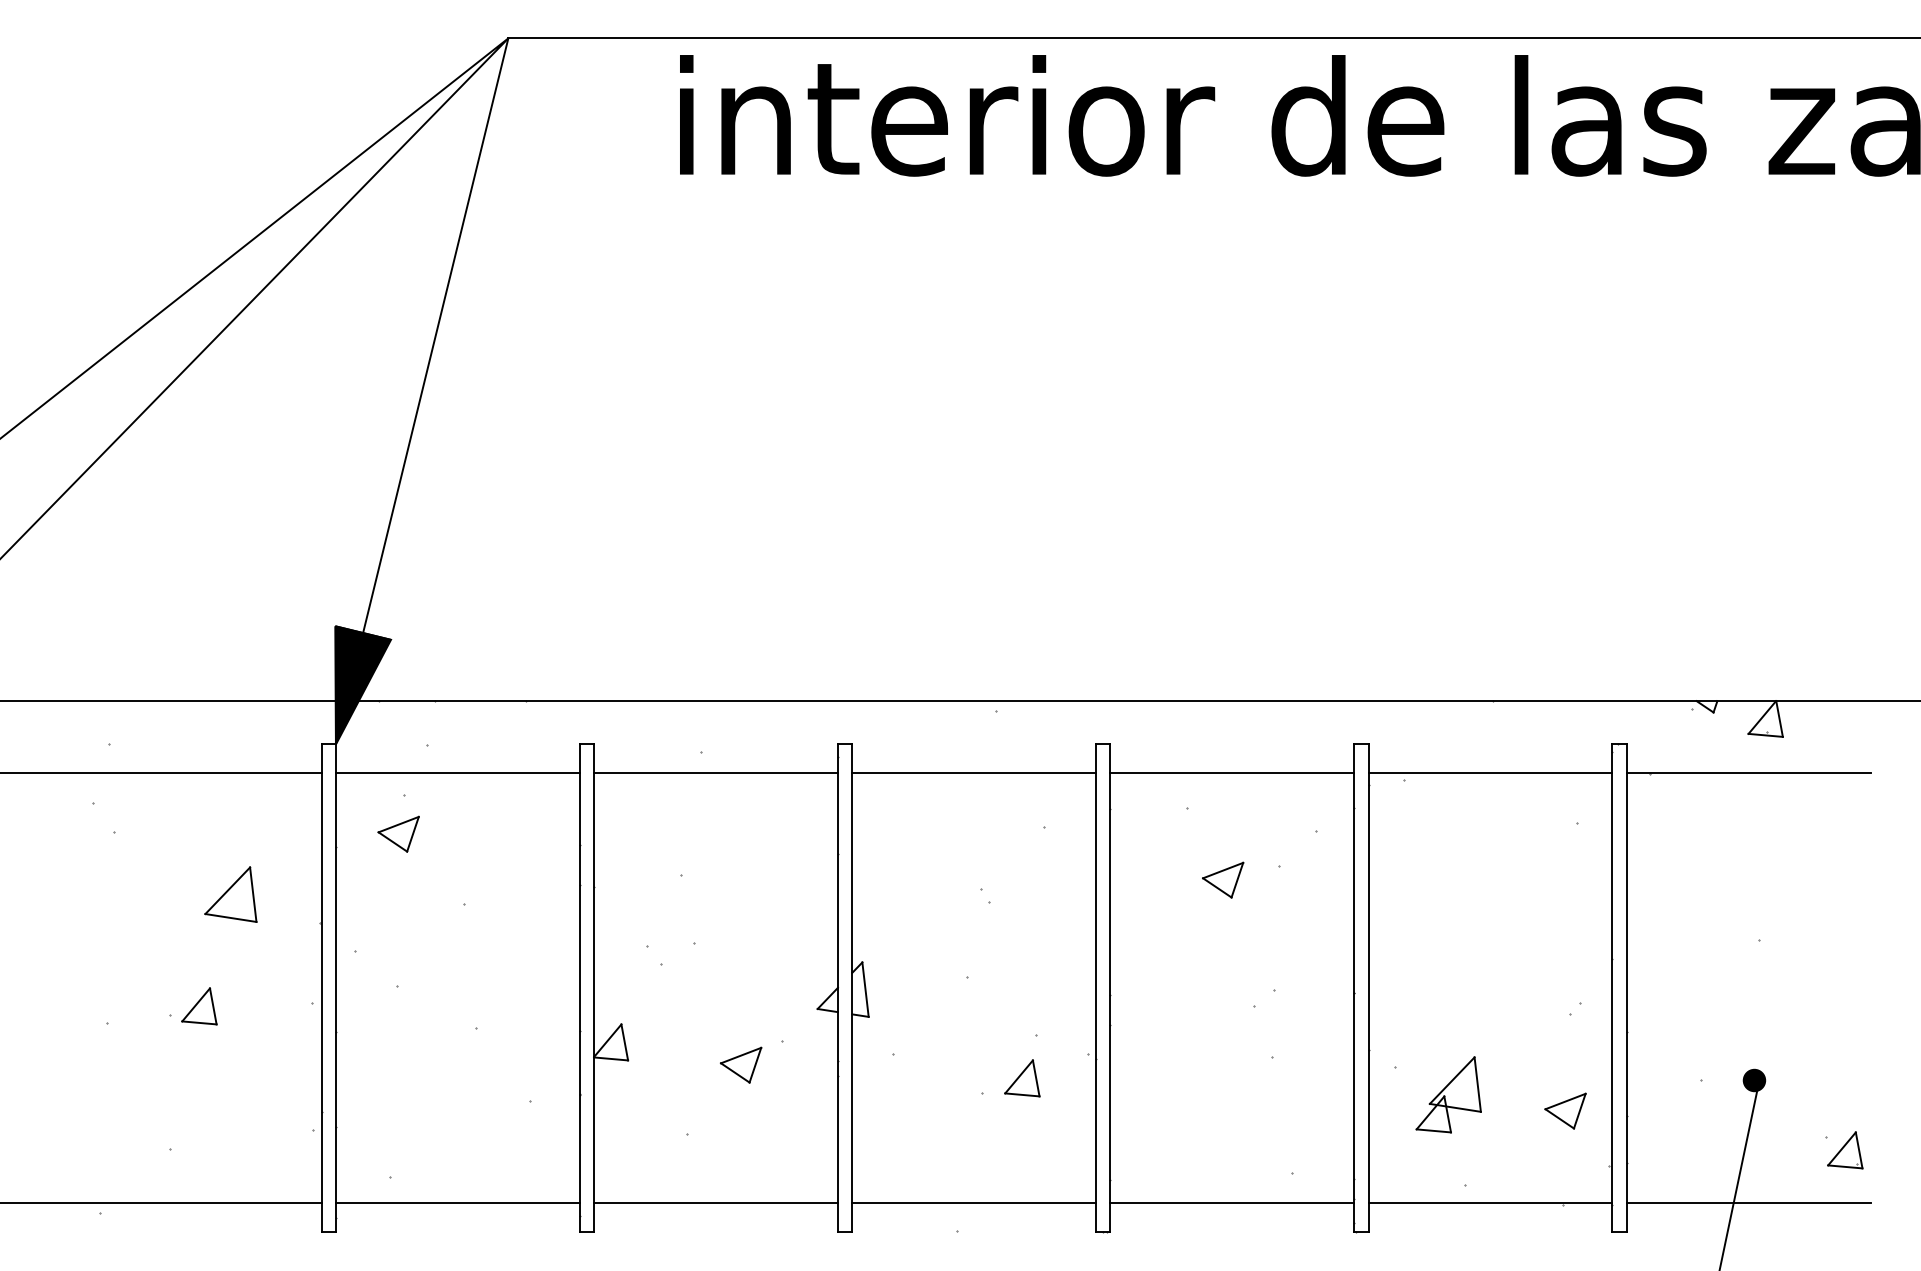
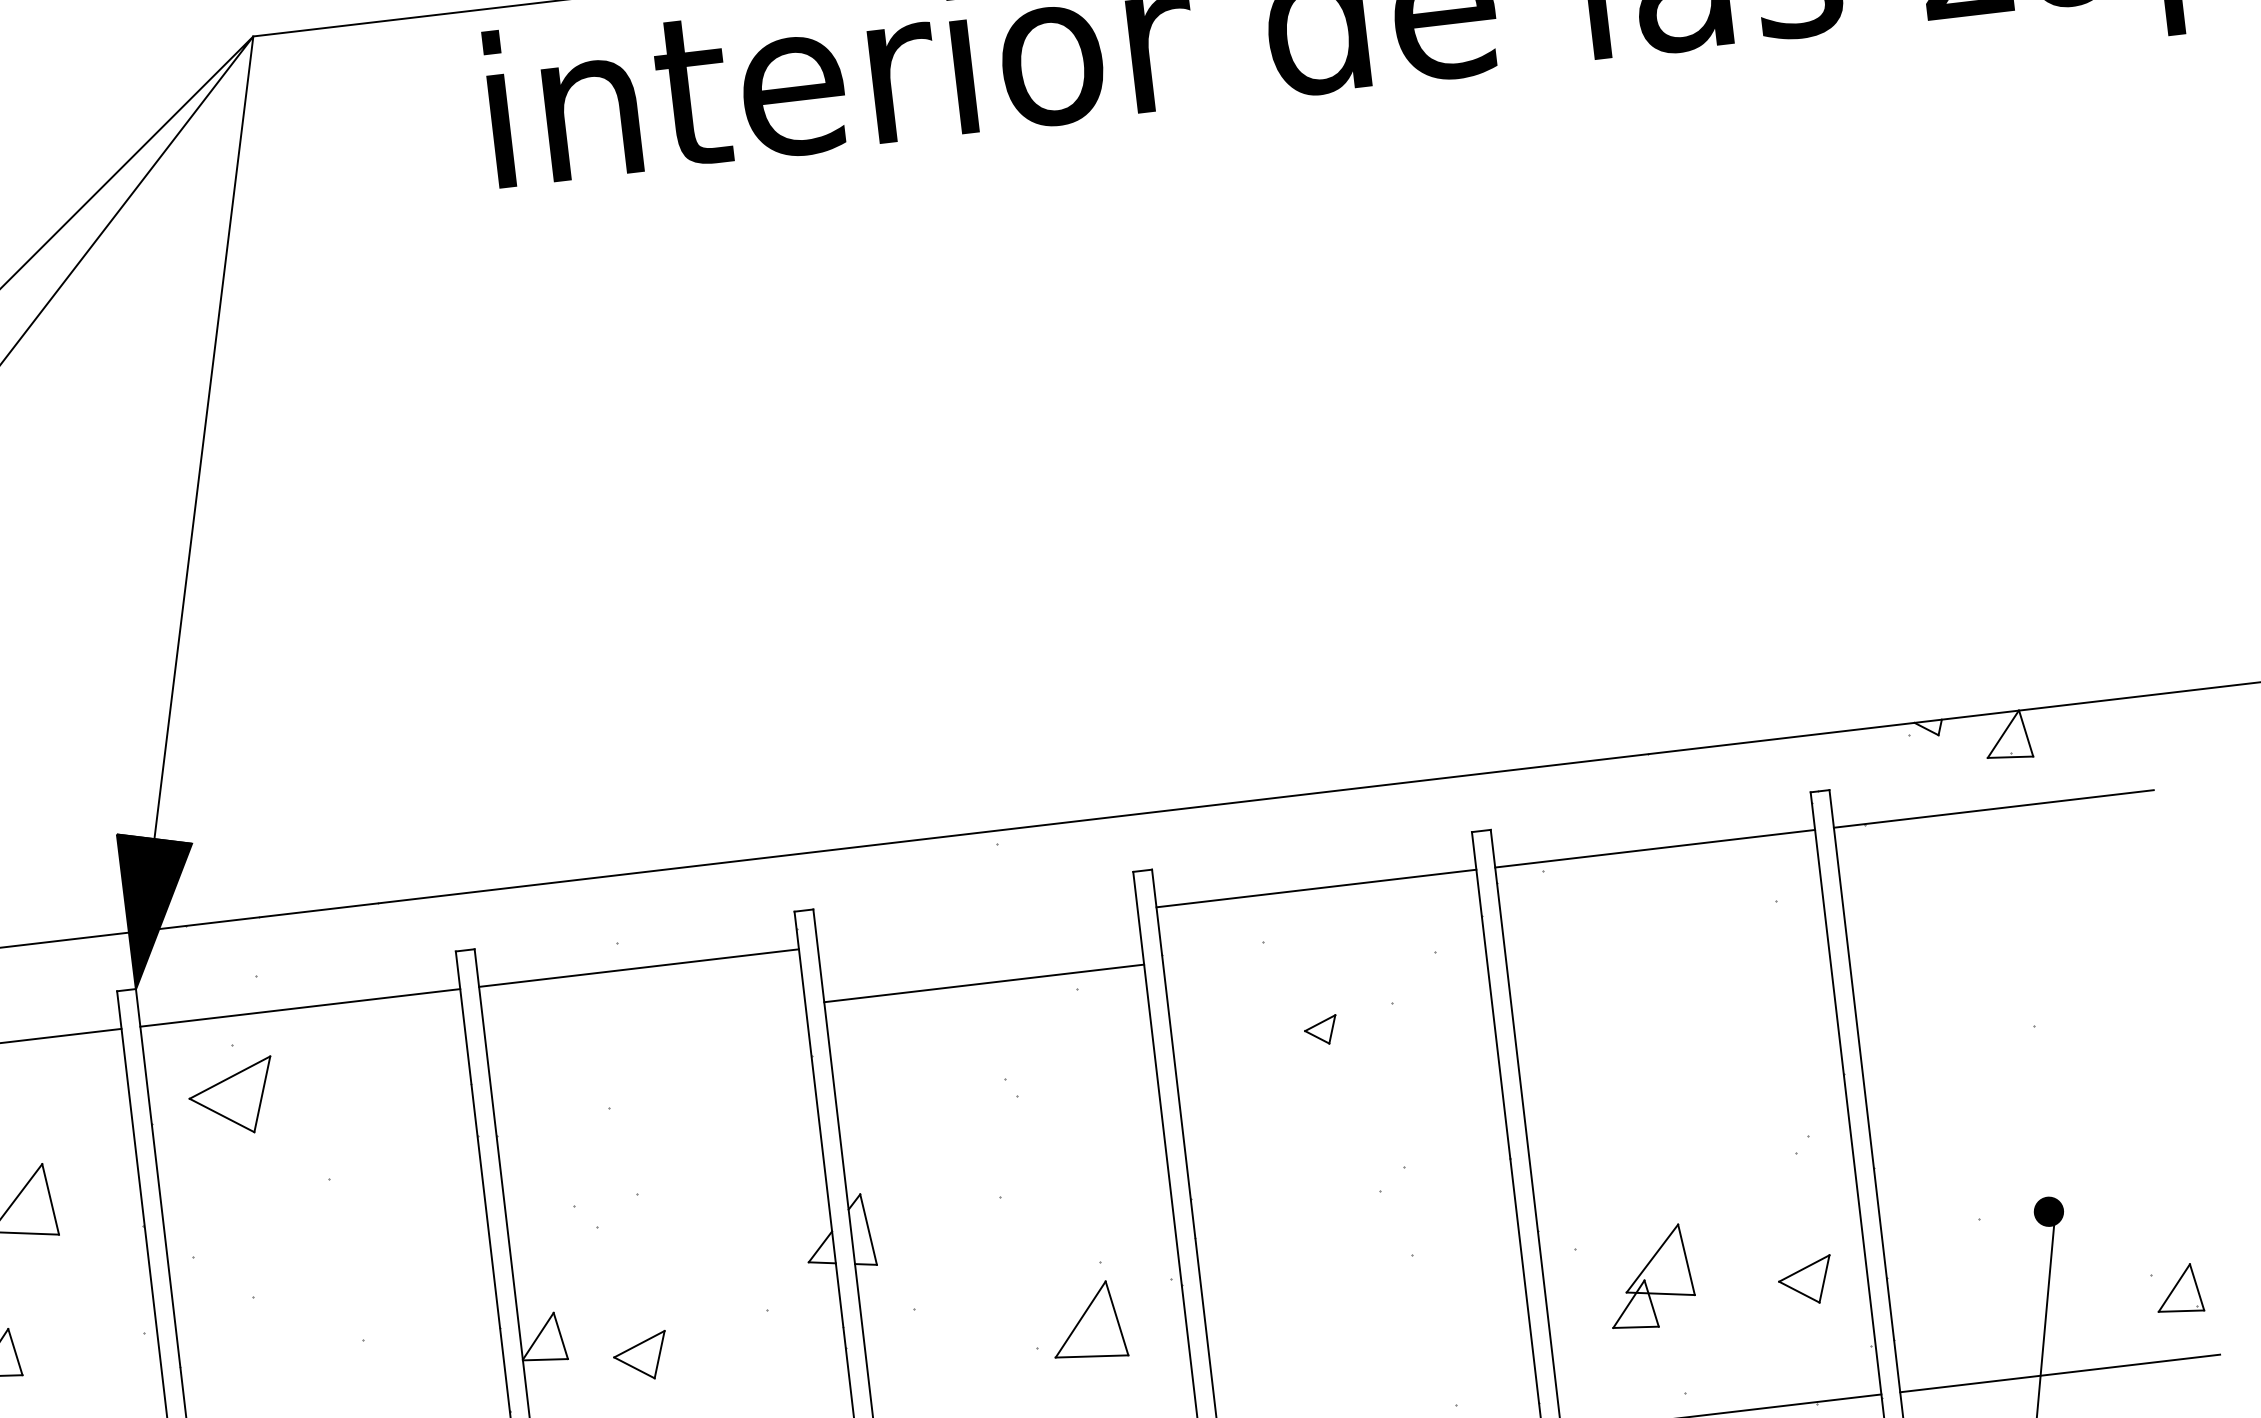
line: (974, 772) -> (984, 982), moved
part: (398, 833) -> (231, 1096), size x1.6
part: (1223, 879) -> (1321, 1029), size x0.6
part: (741, 1064) -> (641, 1355), moved
part: (1022, 1078) -> (1088, 1321), size x1.6

